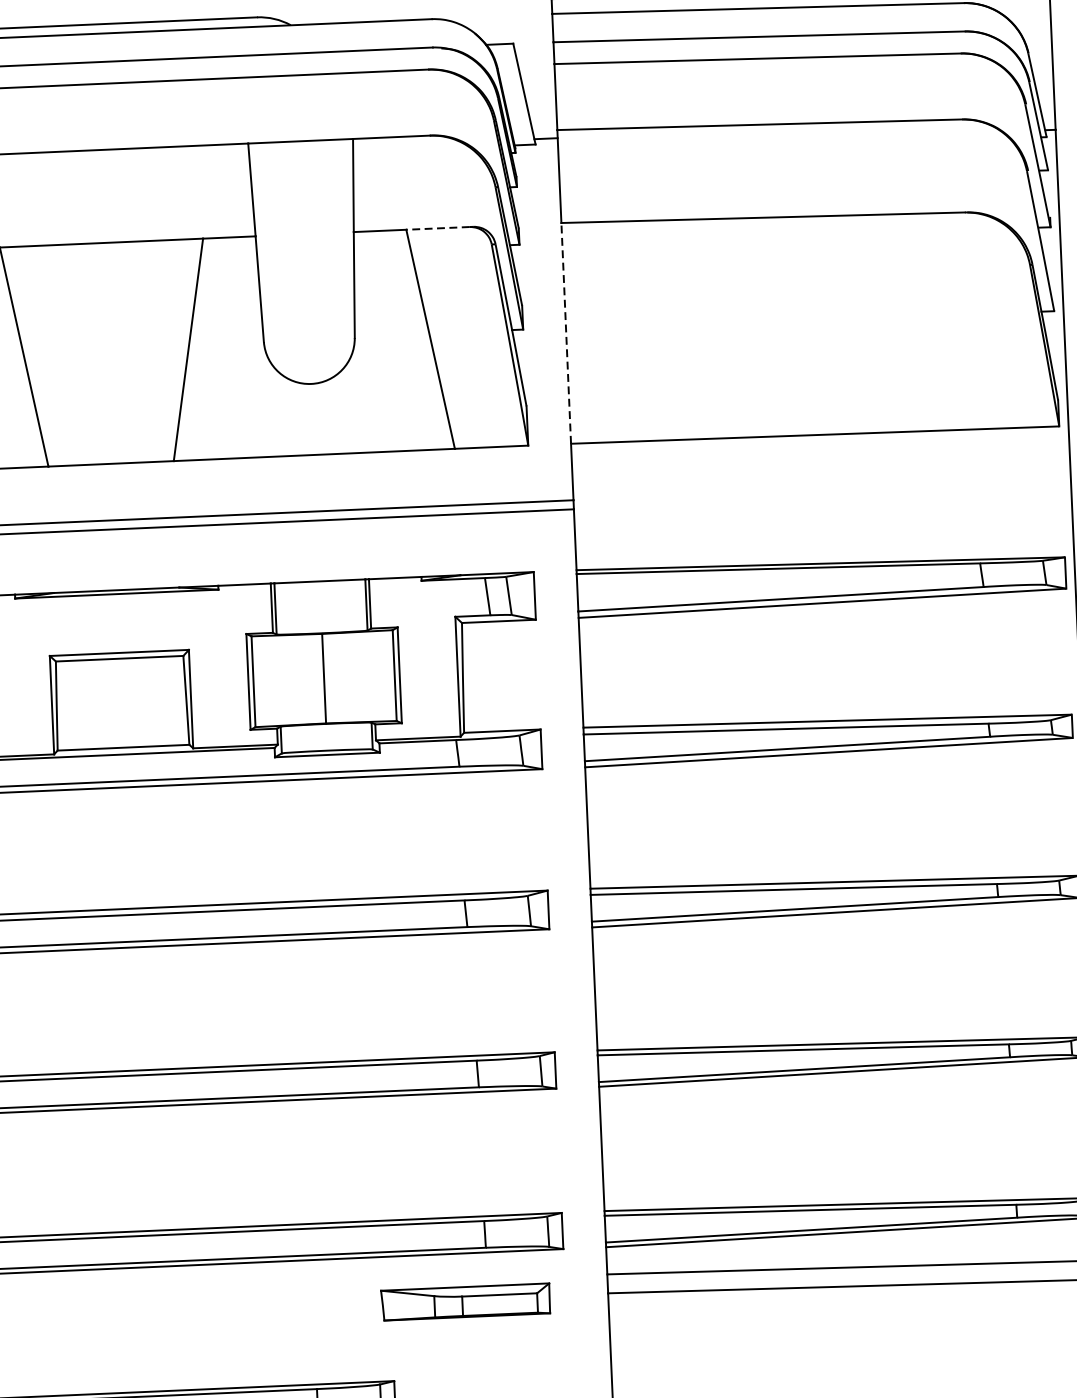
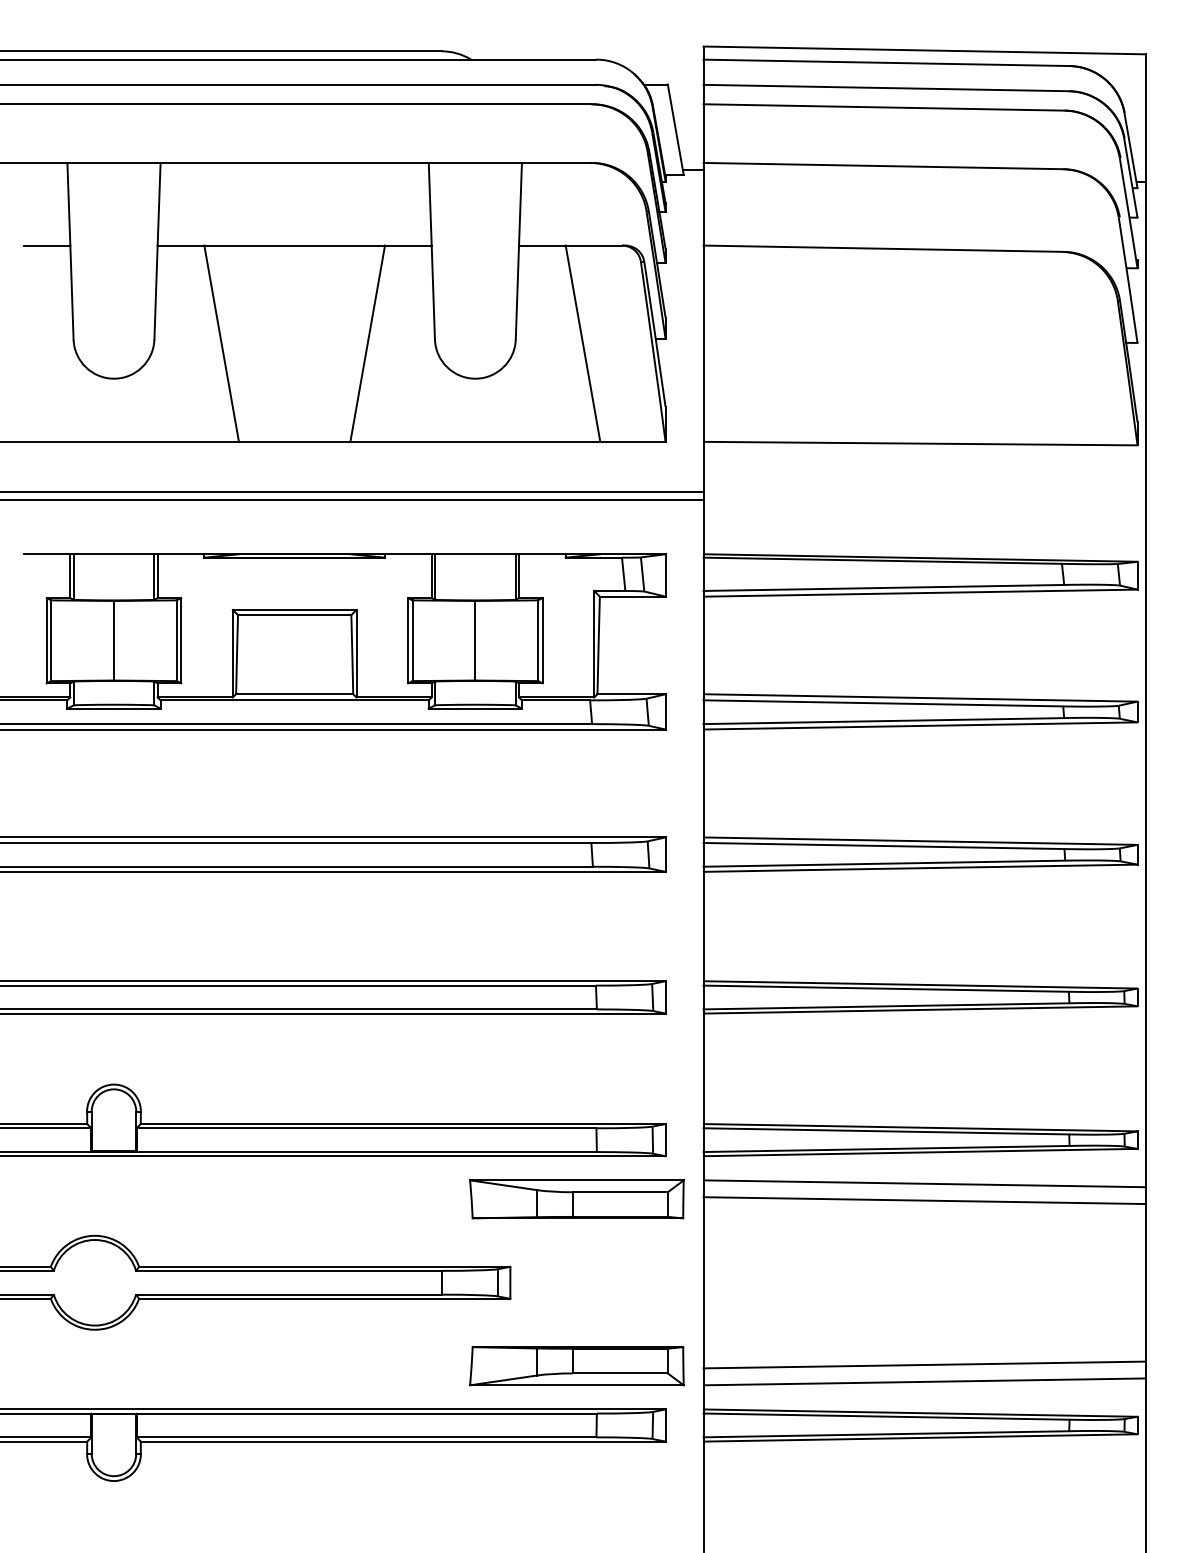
line: (437, 228) -> (593, 245), dashed -> solid
line: (566, 333) -> (703, 343), dashed -> solid
part: (465, 1302) -> (576, 1199), size x1.43

